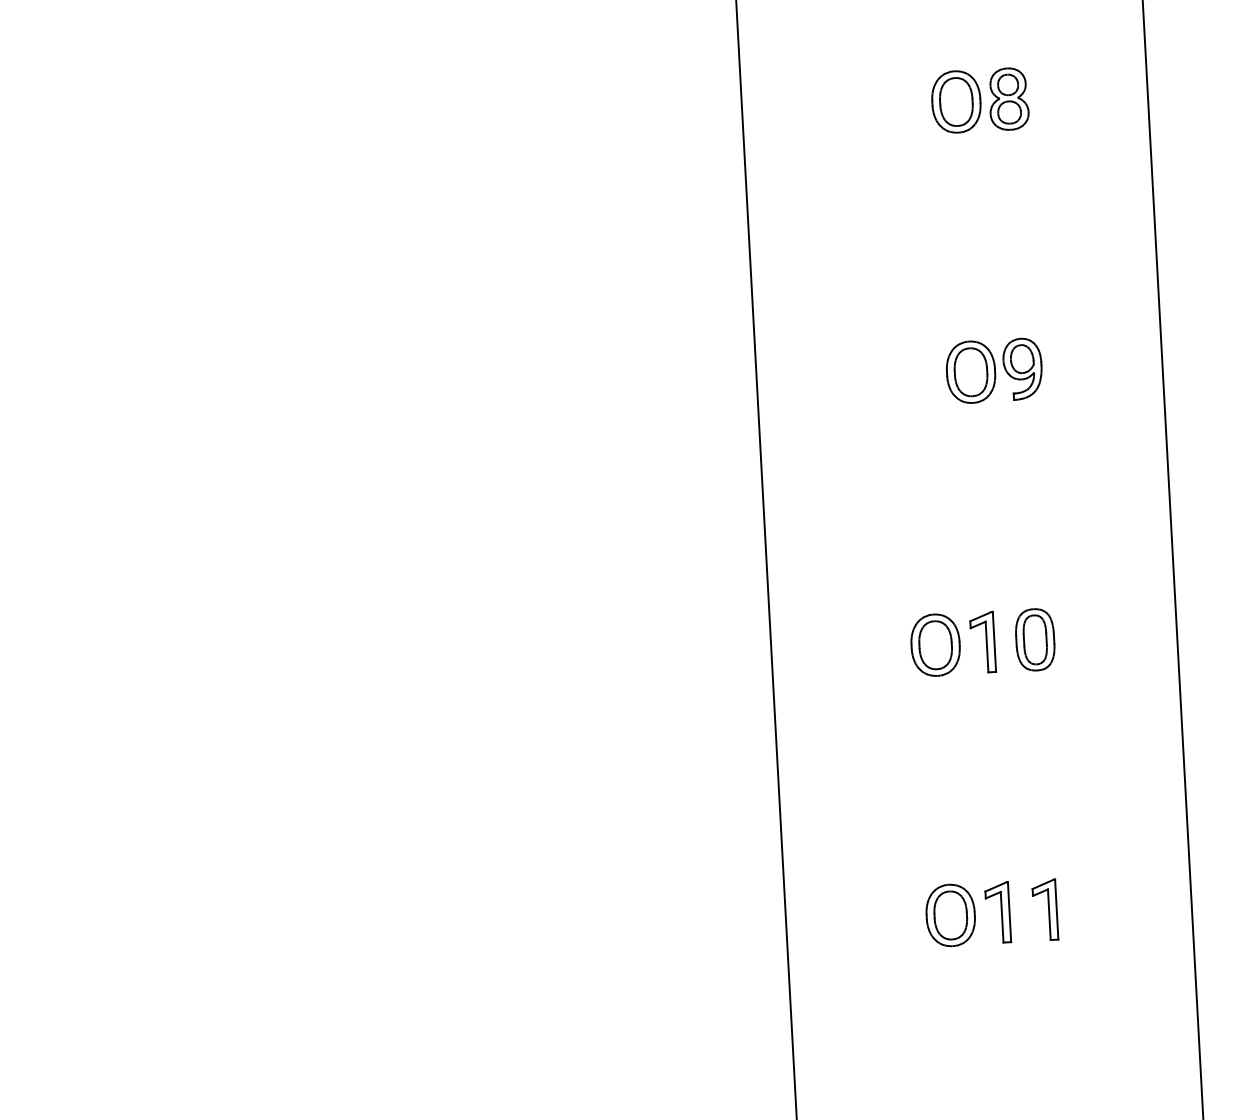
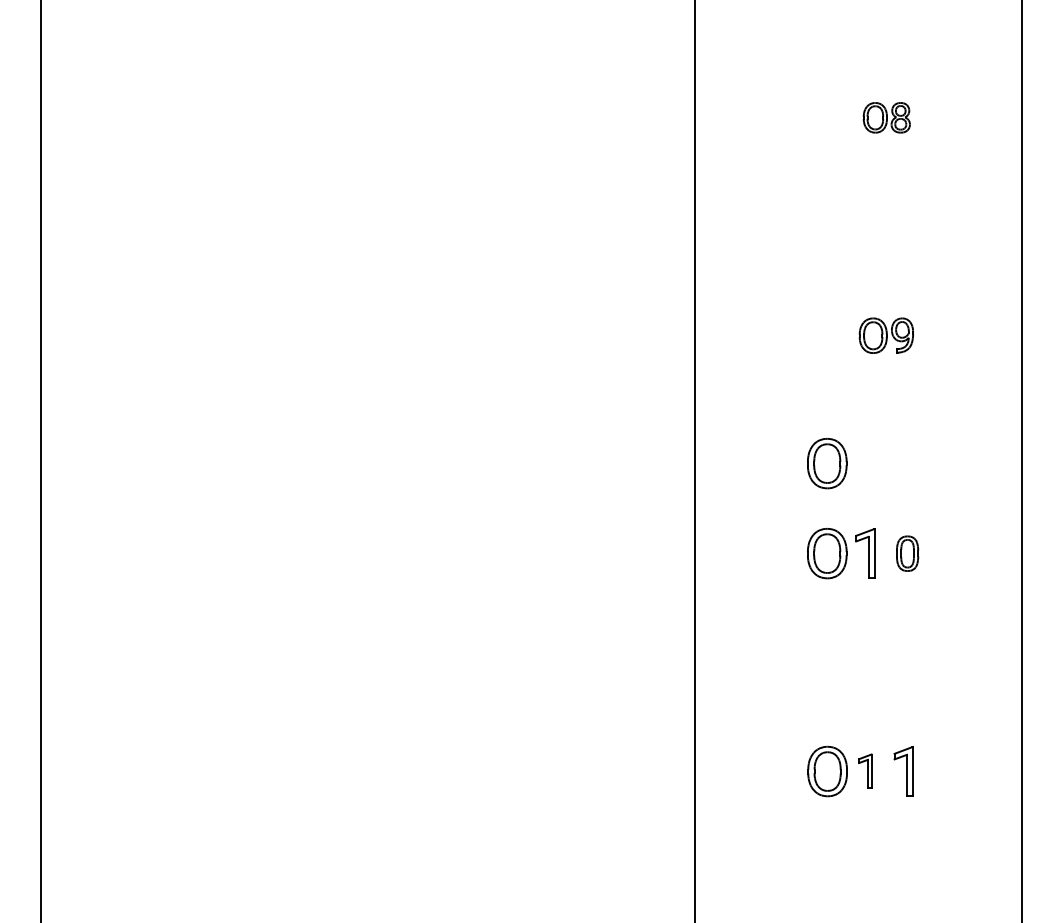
part: (979, 100) -> (886, 117), size x0.6
part: (994, 370) -> (886, 335), size x0.7
part: (929, 533) -> (827, 463), added
part: (1035, 639) -> (907, 553), size x0.7
part: (997, 912) -> (865, 771), size x0.7

